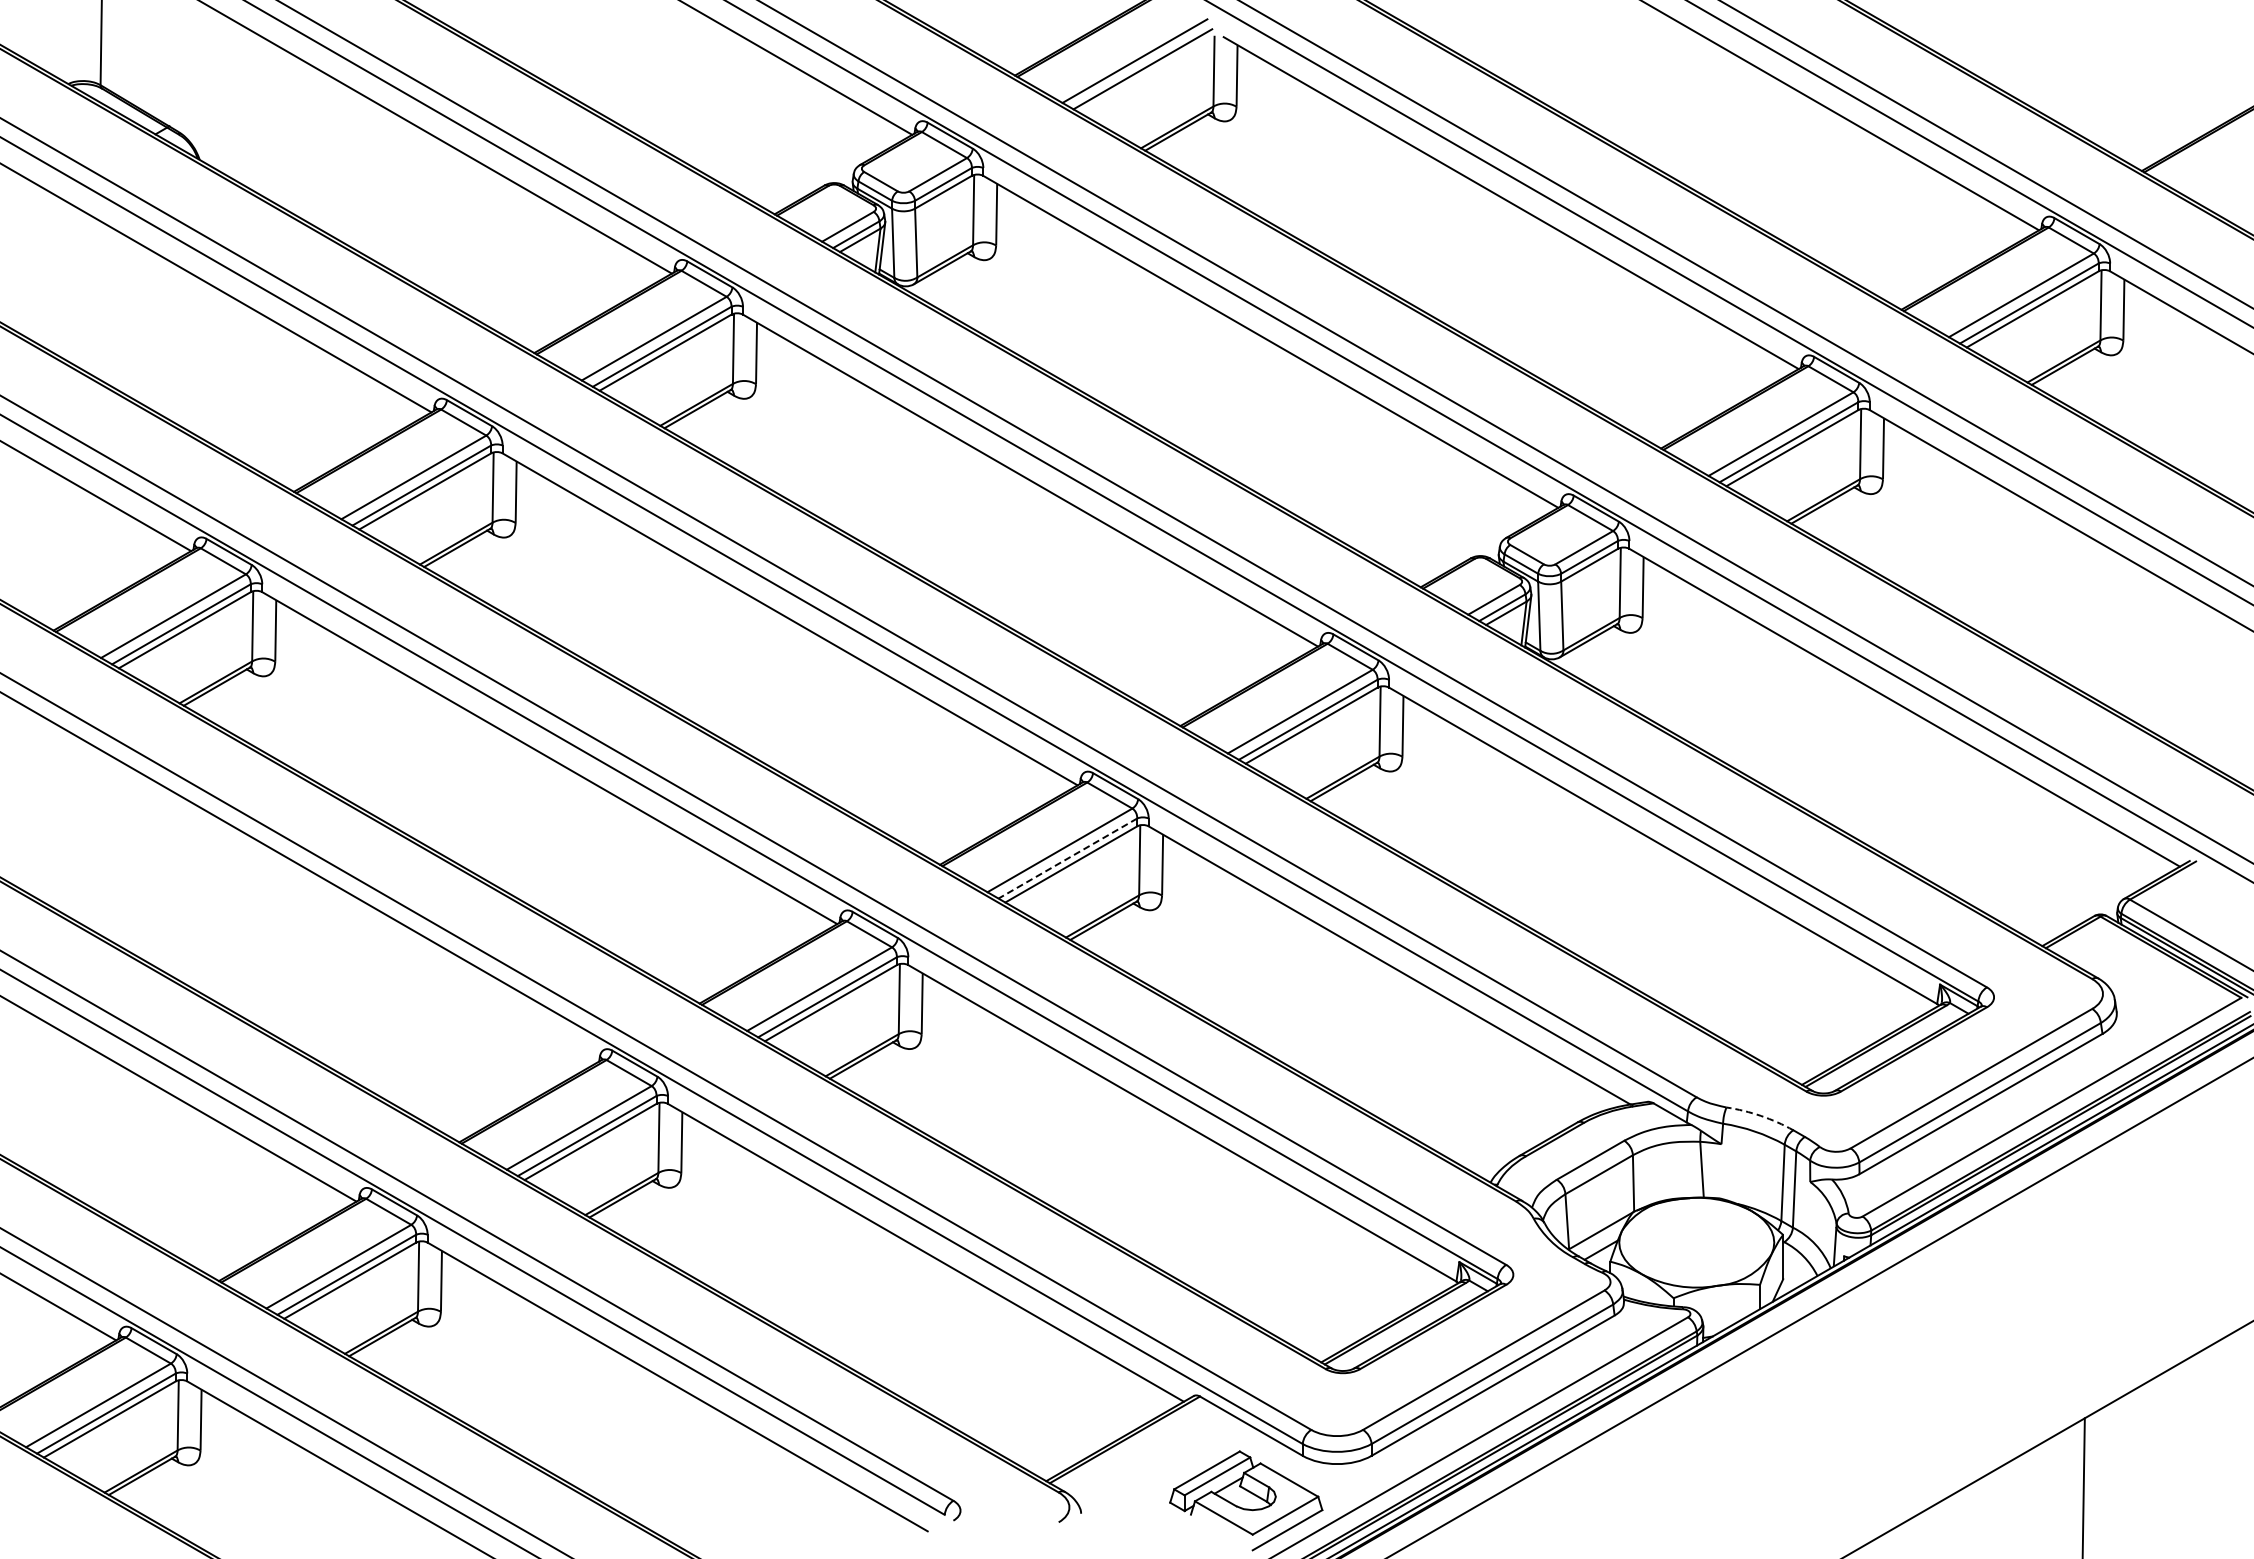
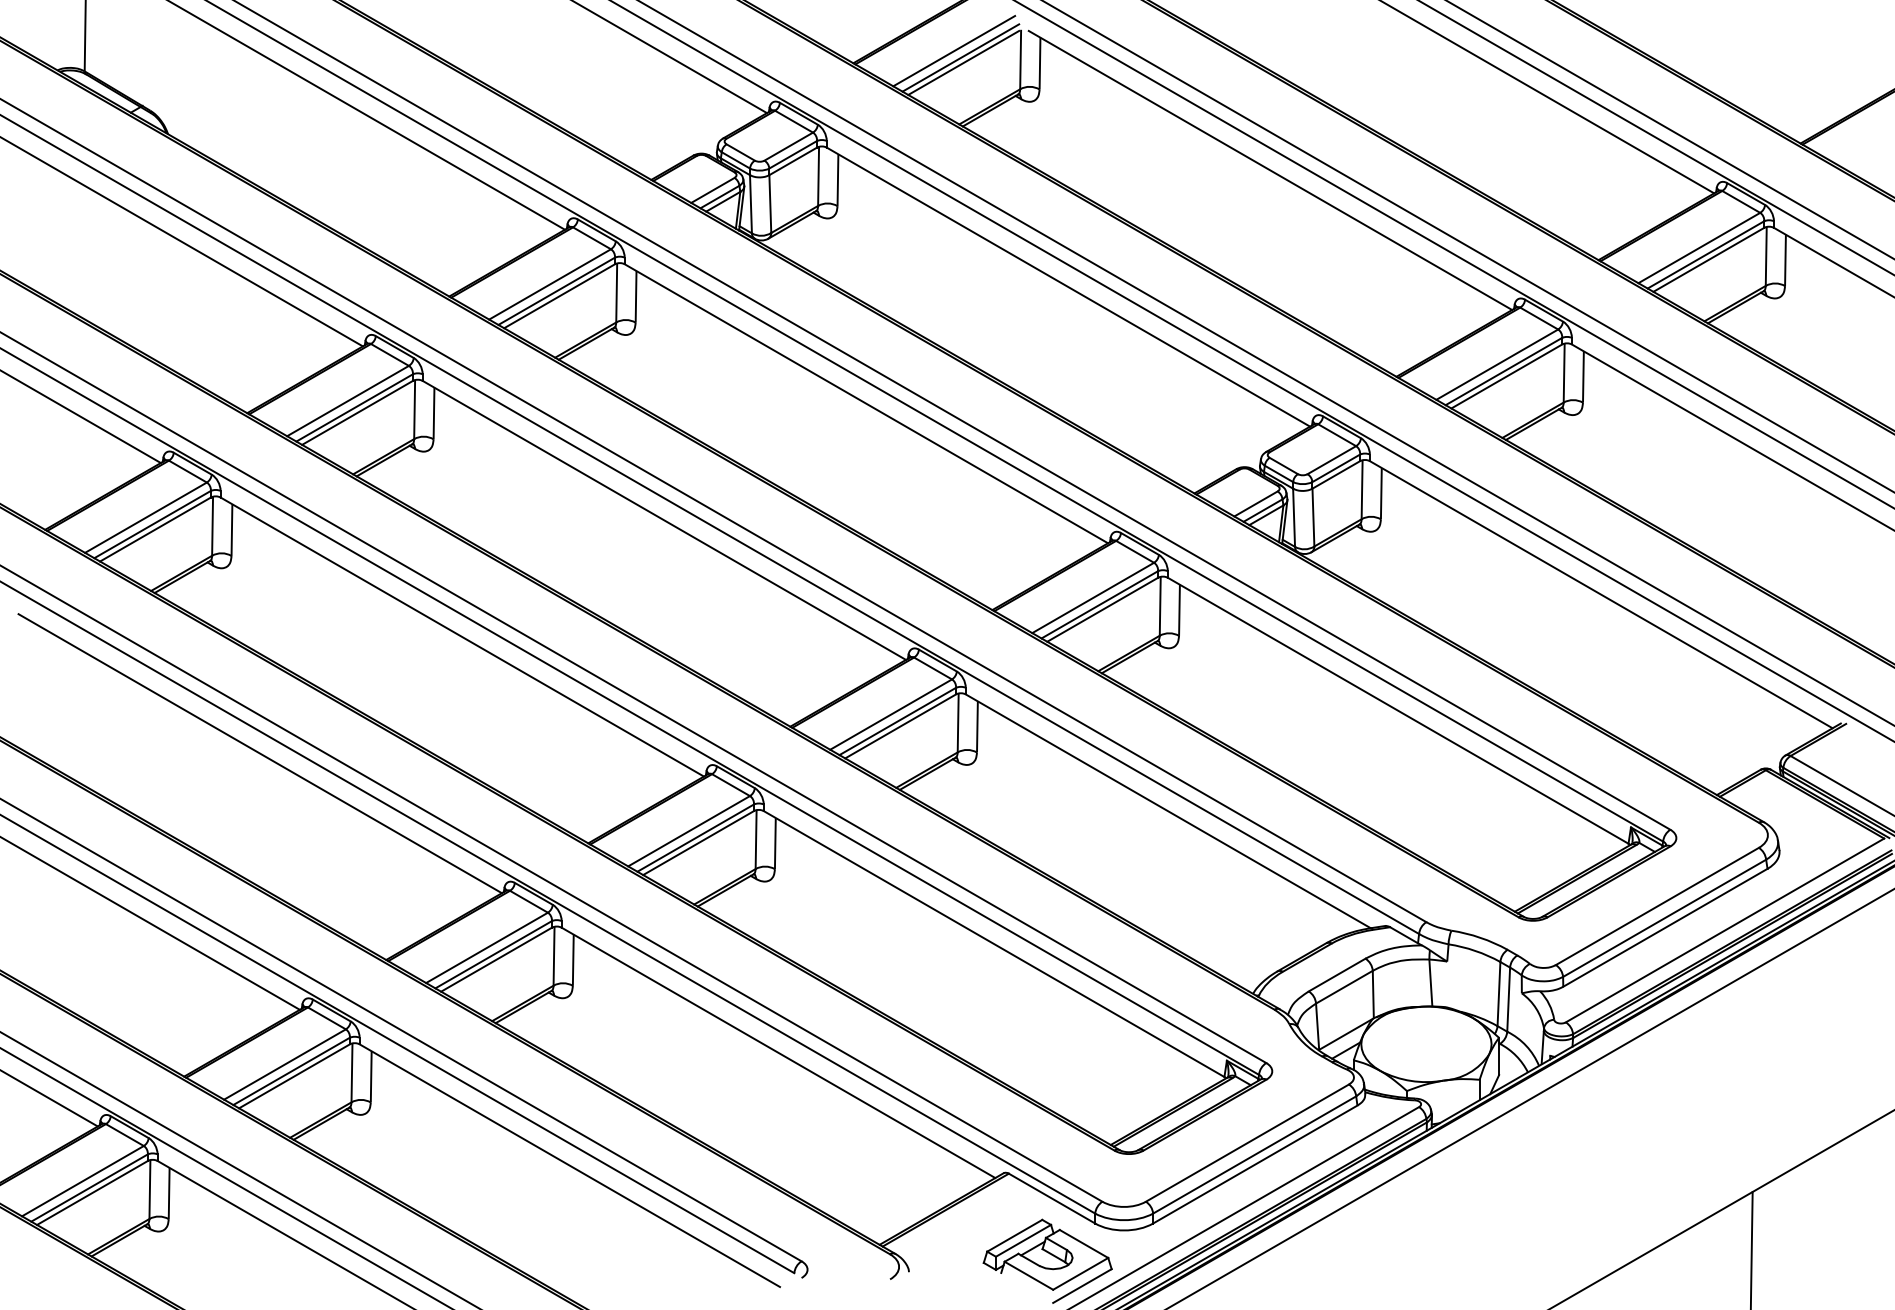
line: (1146, 75) -> (963, 63), added
line: (1067, 858) -> (897, 721), dashed -> solid
line: (308, 896) -> (259, 753), added
arc: (1760, 1115) -> (1480, 937), dashed -> solid

